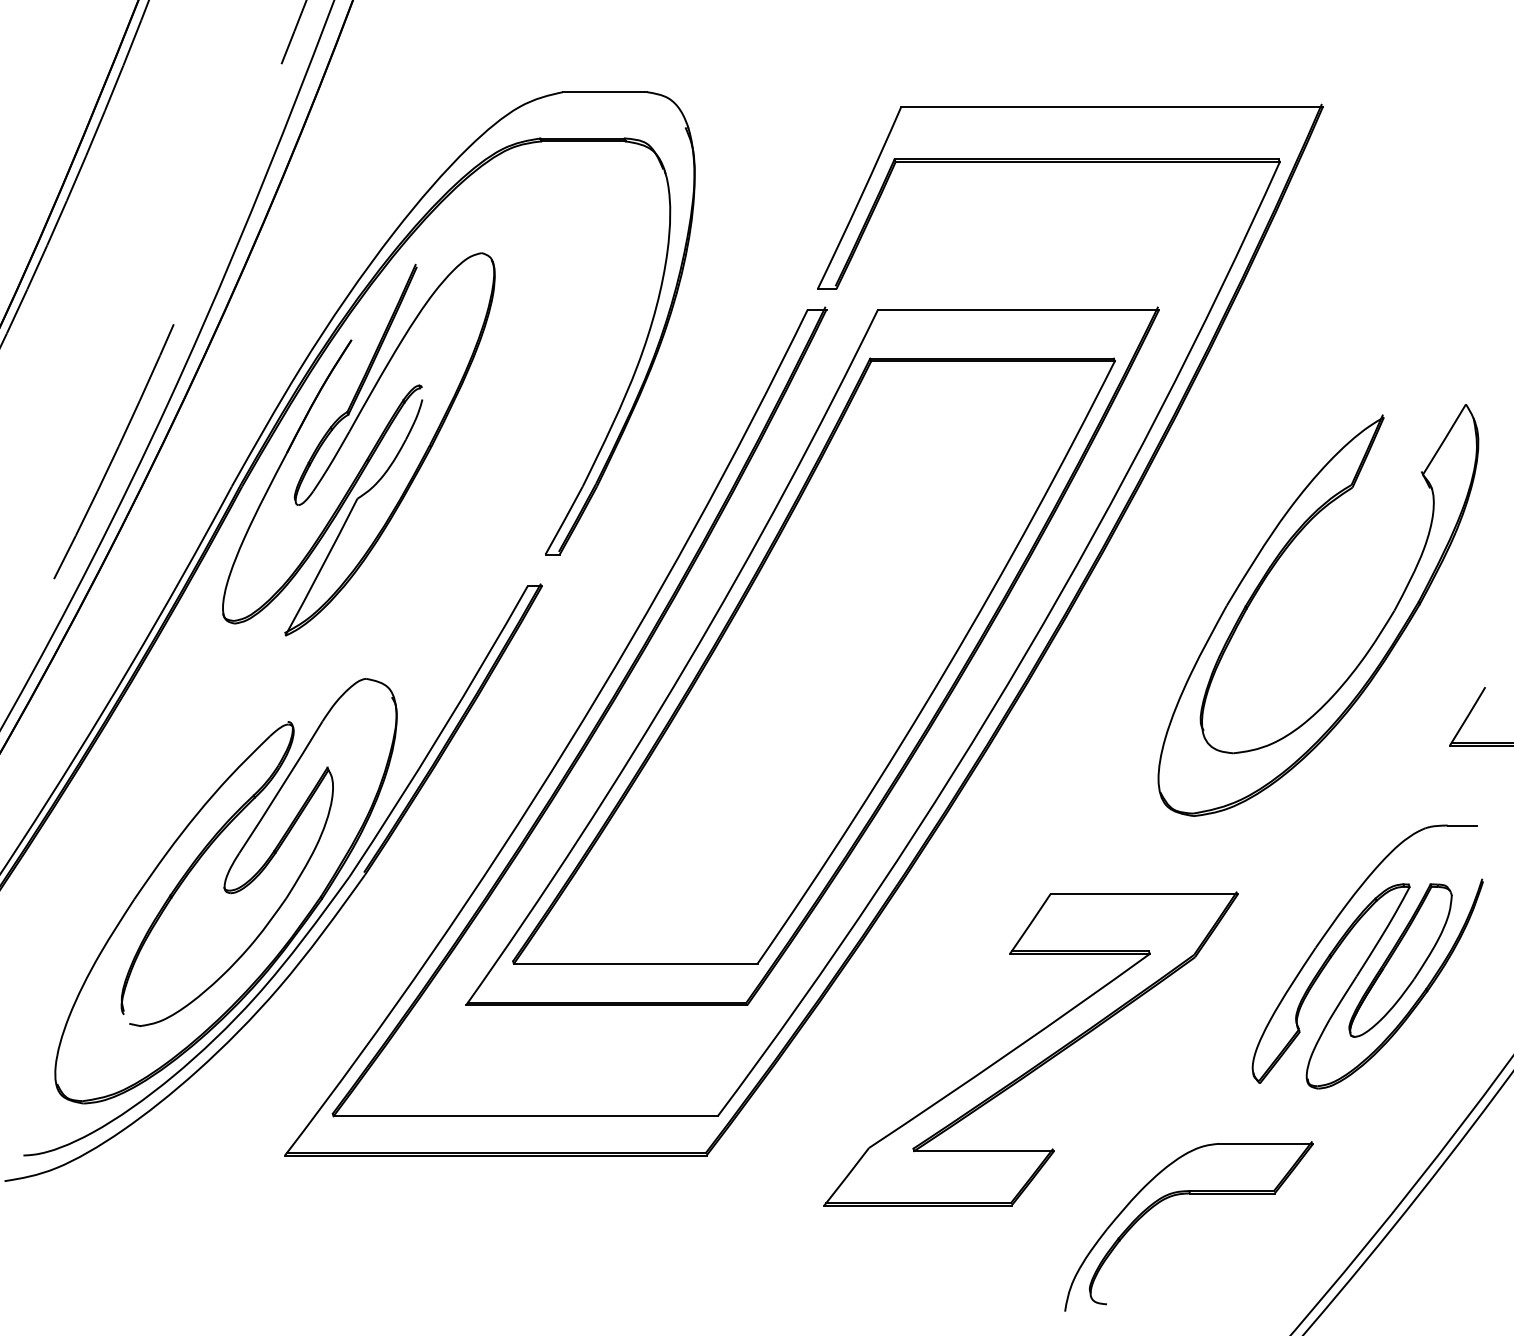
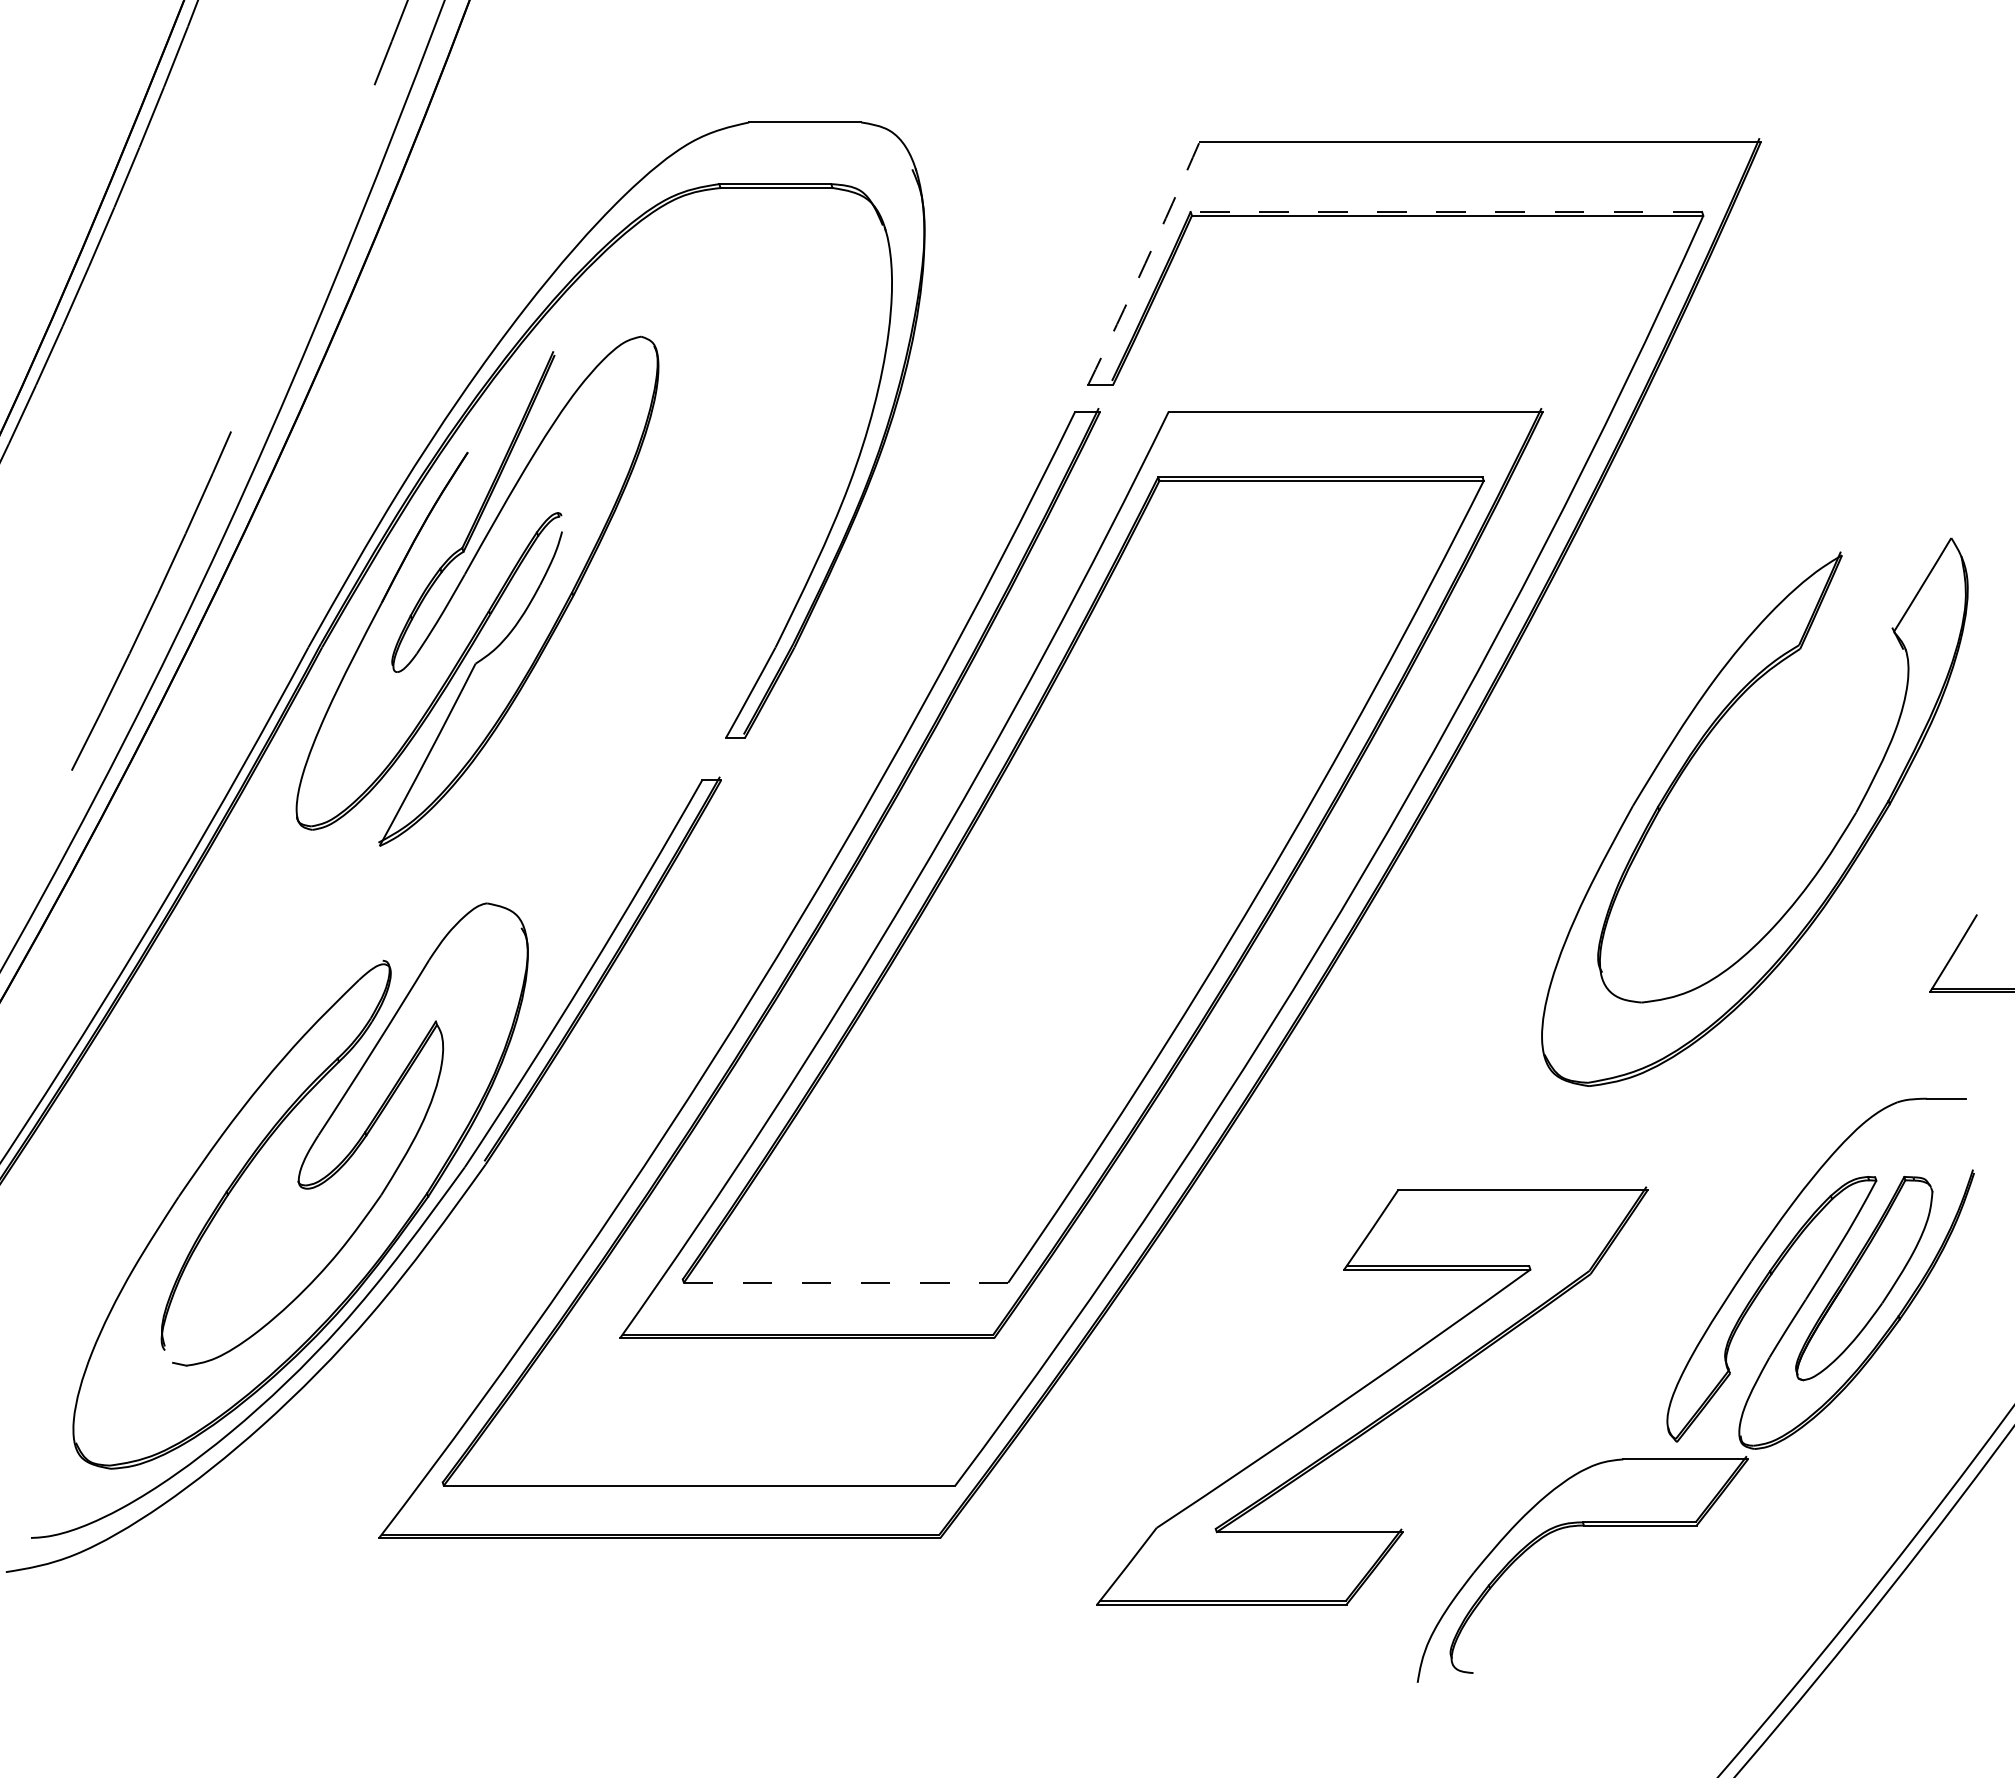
line: (1086, 159) -> (1446, 211), solid -> dashed
arc: (860, 198) -> (1145, 263), solid -> dashed
line: (636, 963) -> (846, 1282), solid -> dashed
part: (1188, 1194) -> (1582, 1526), moved

